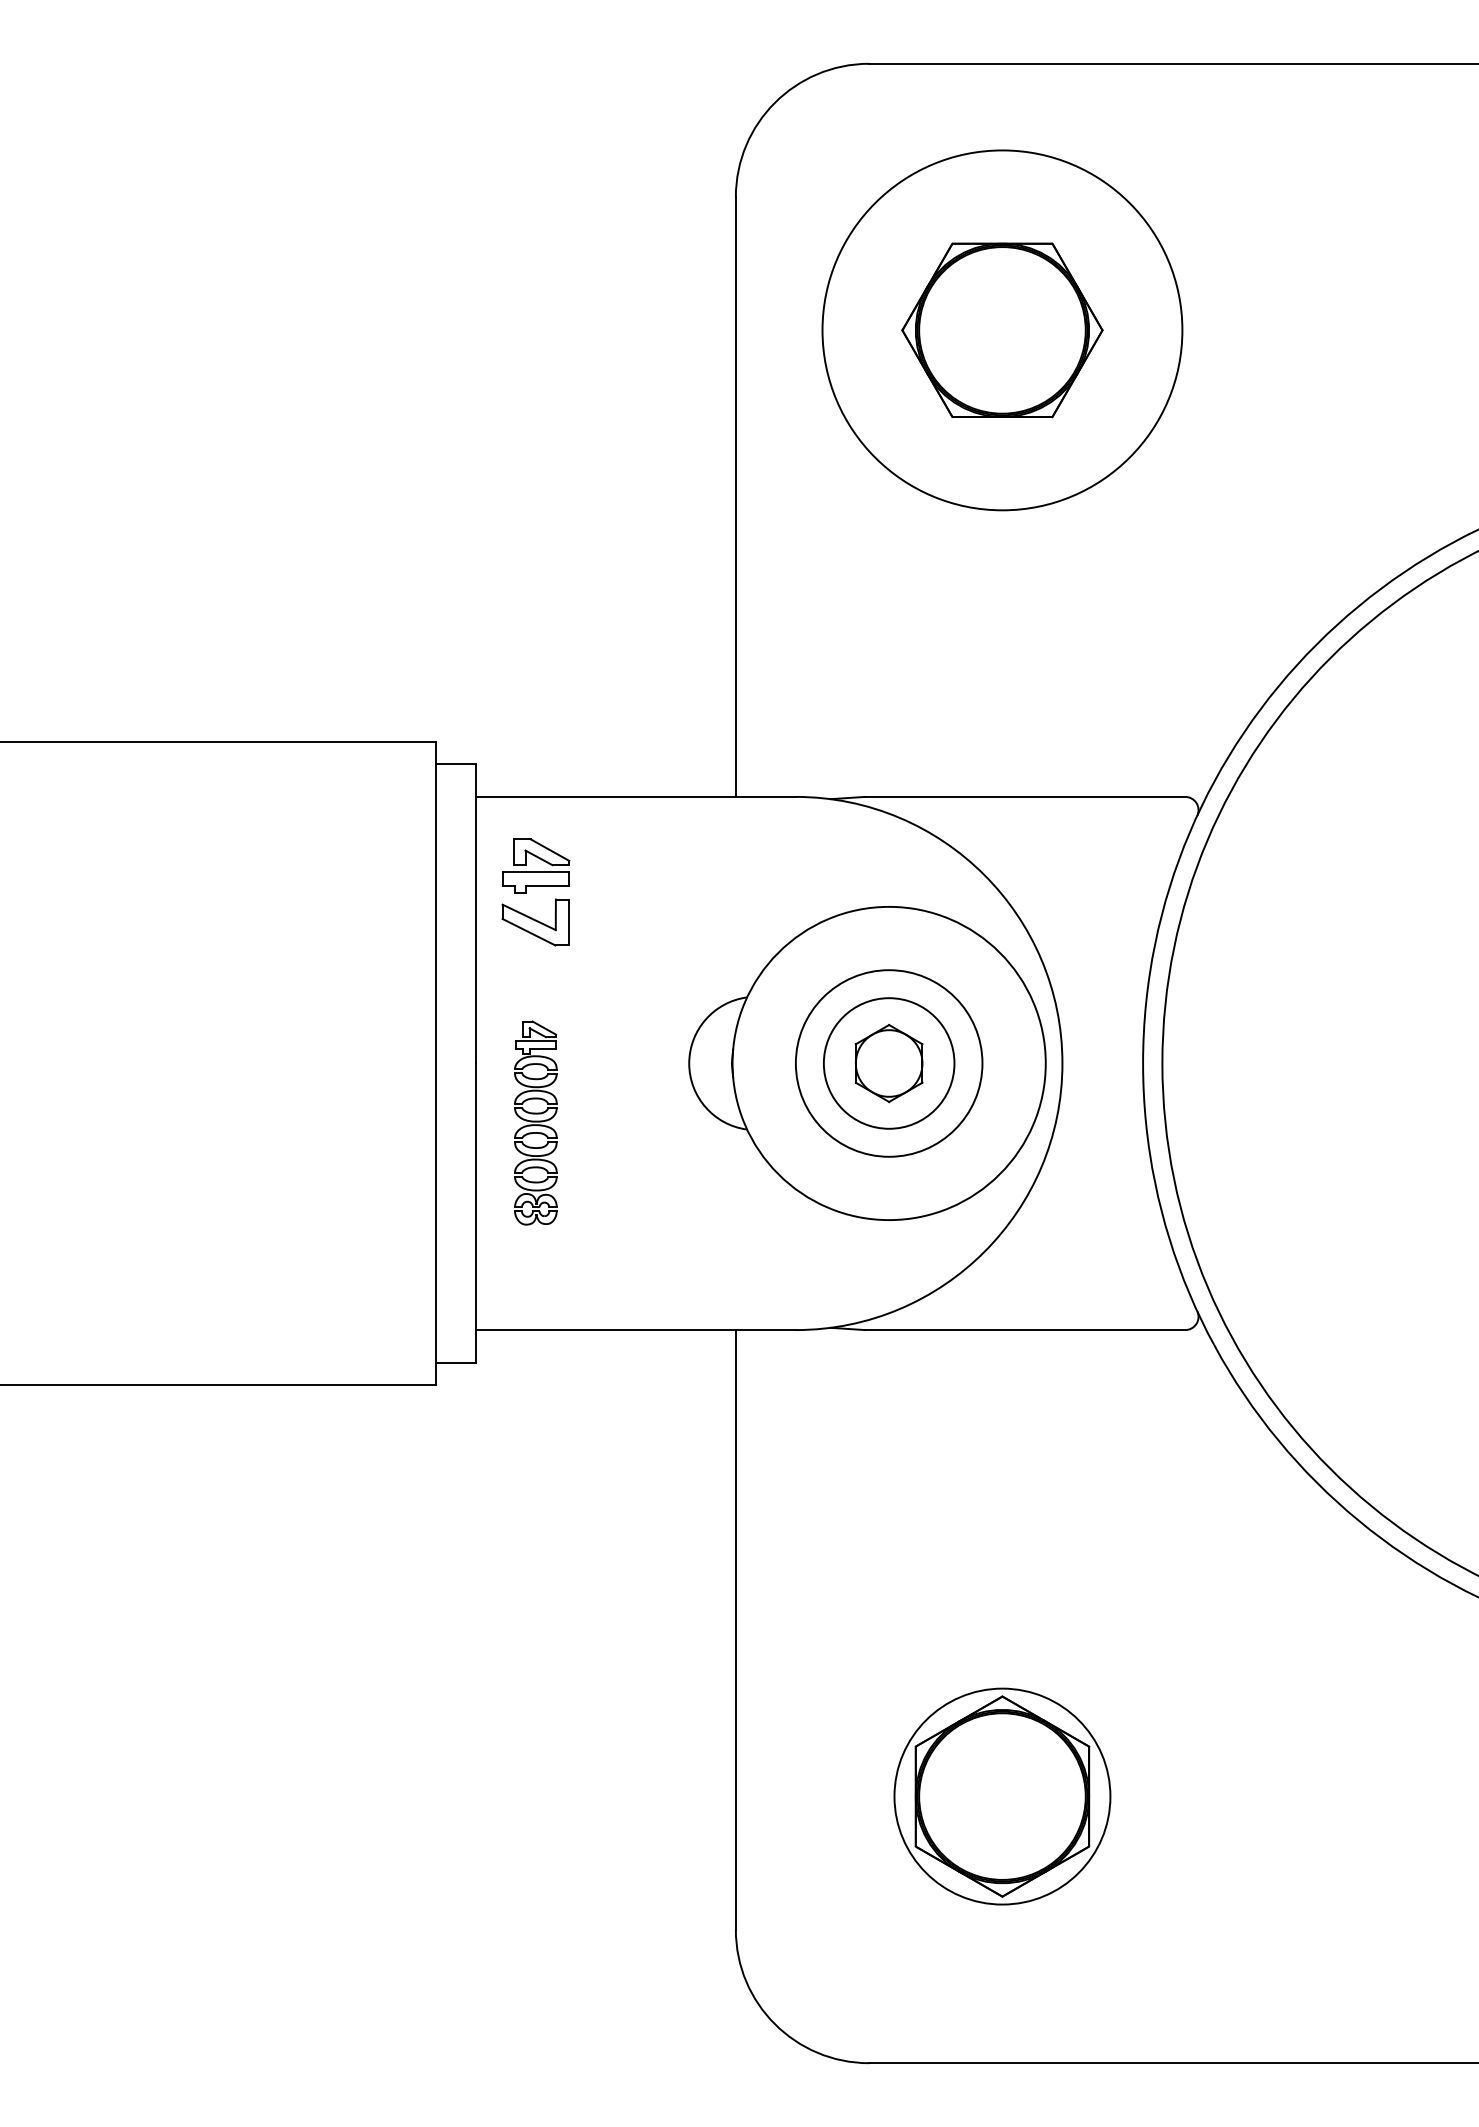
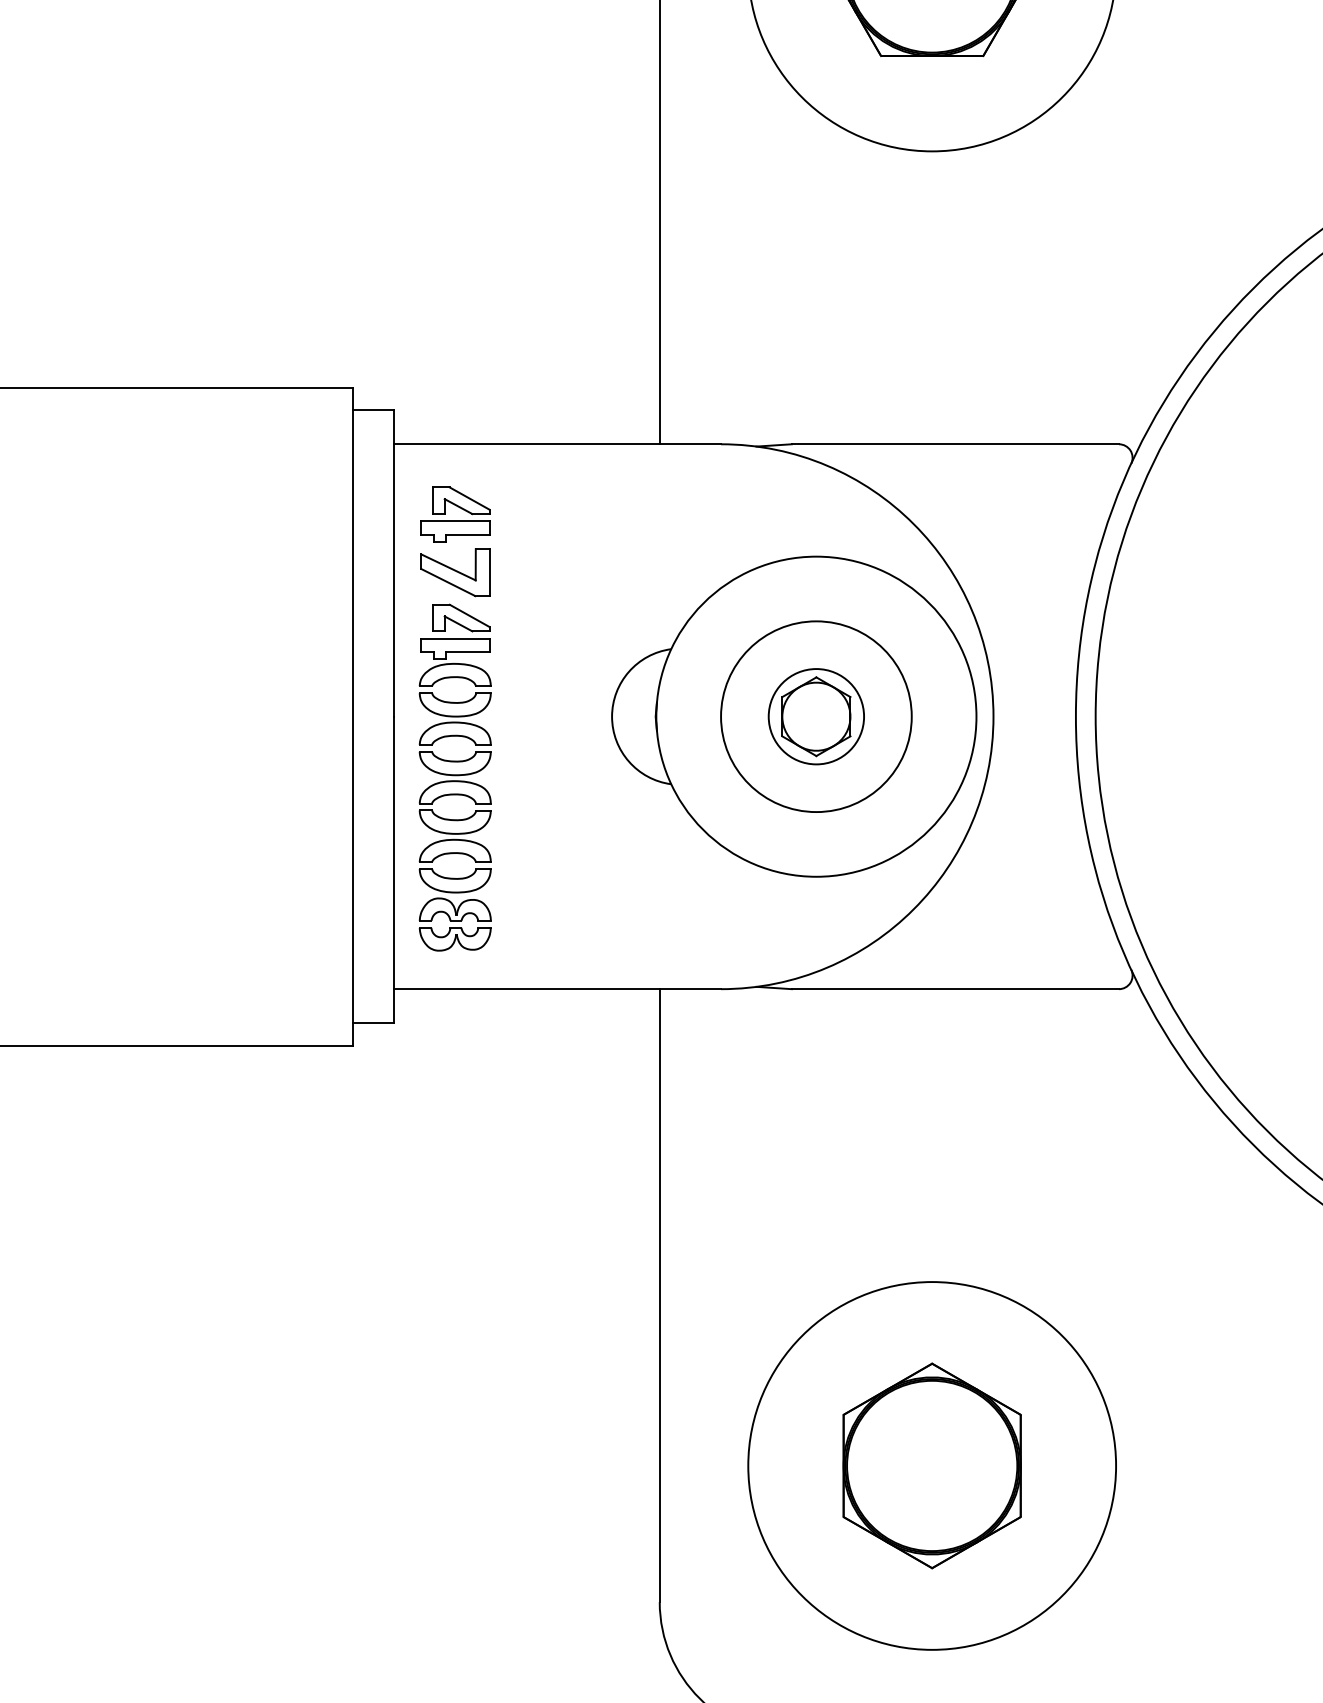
circle: (888, 1063) -> (815, 716), size x0.71
part: (535, 1122) -> (454, 777), size x1.67
circle: (1002, 1796) -> (932, 1465), size x1.67

